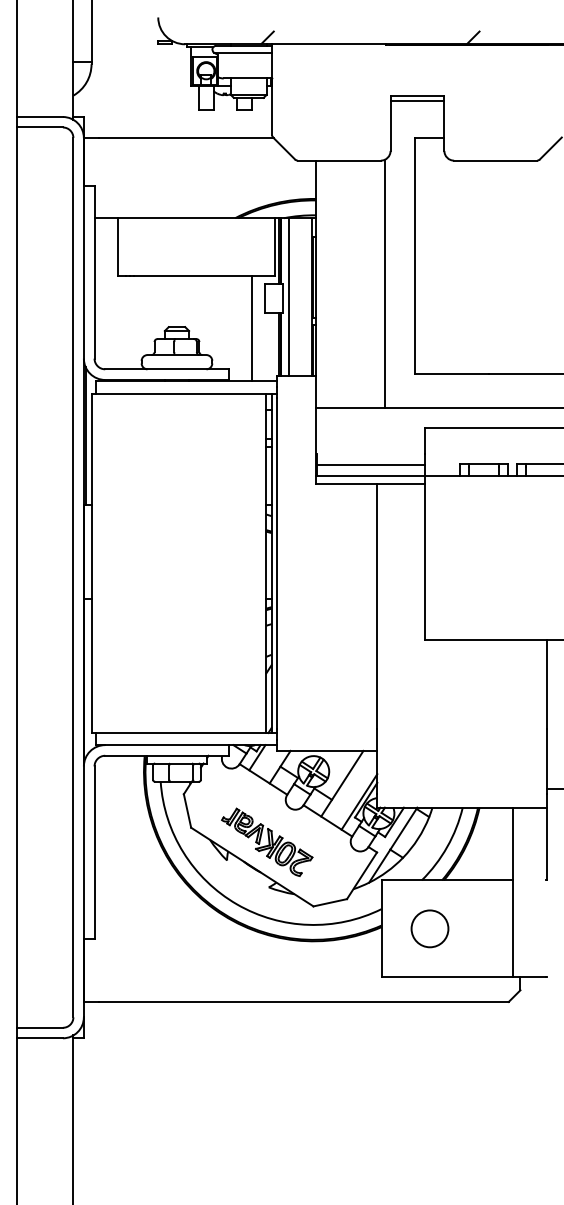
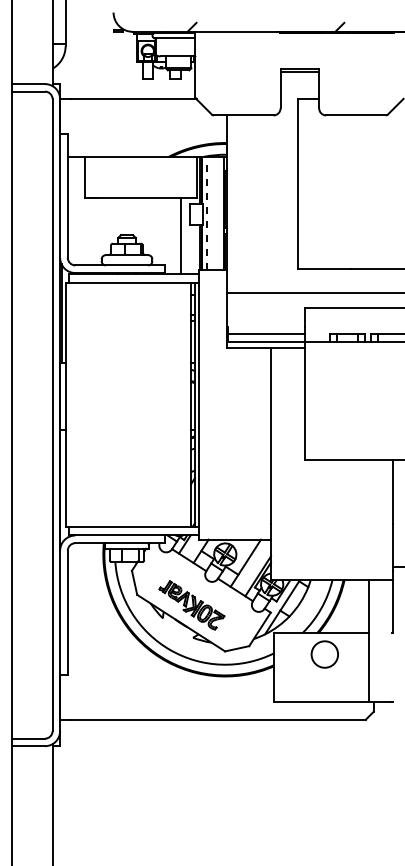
line: (384, 283) -> (276, 203), removed
line: (288, 297) -> (207, 213), solid -> dashed
circle: (429, 928) -> (324, 654), moved

